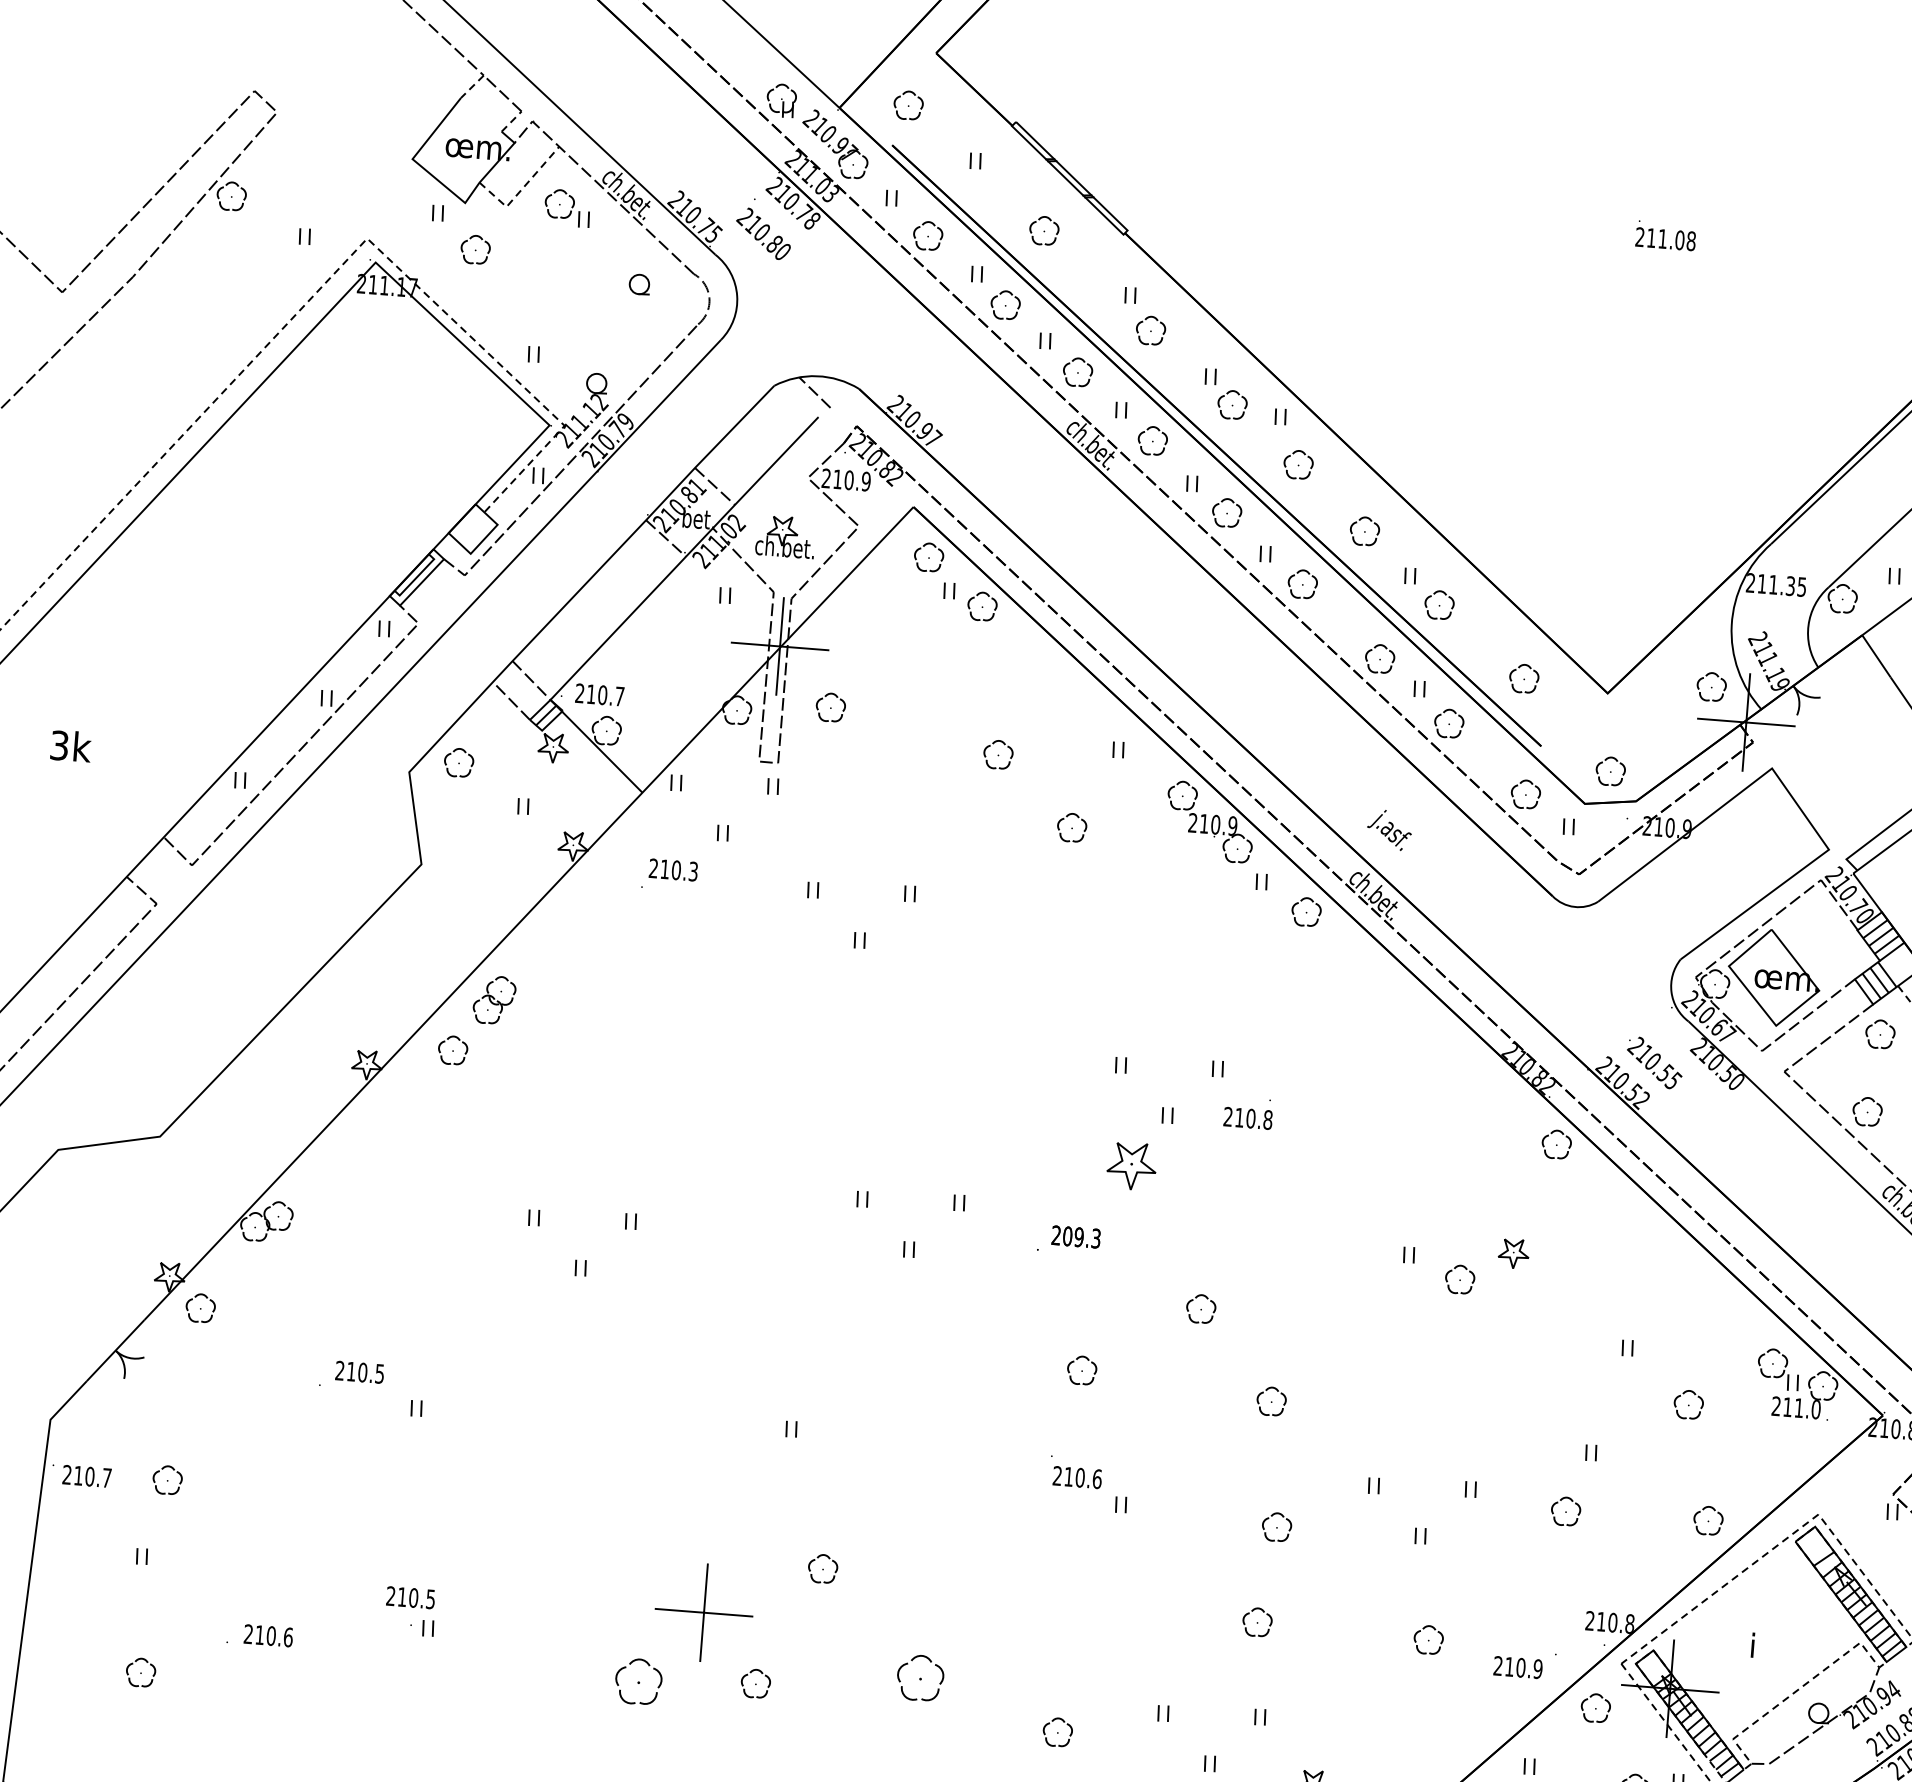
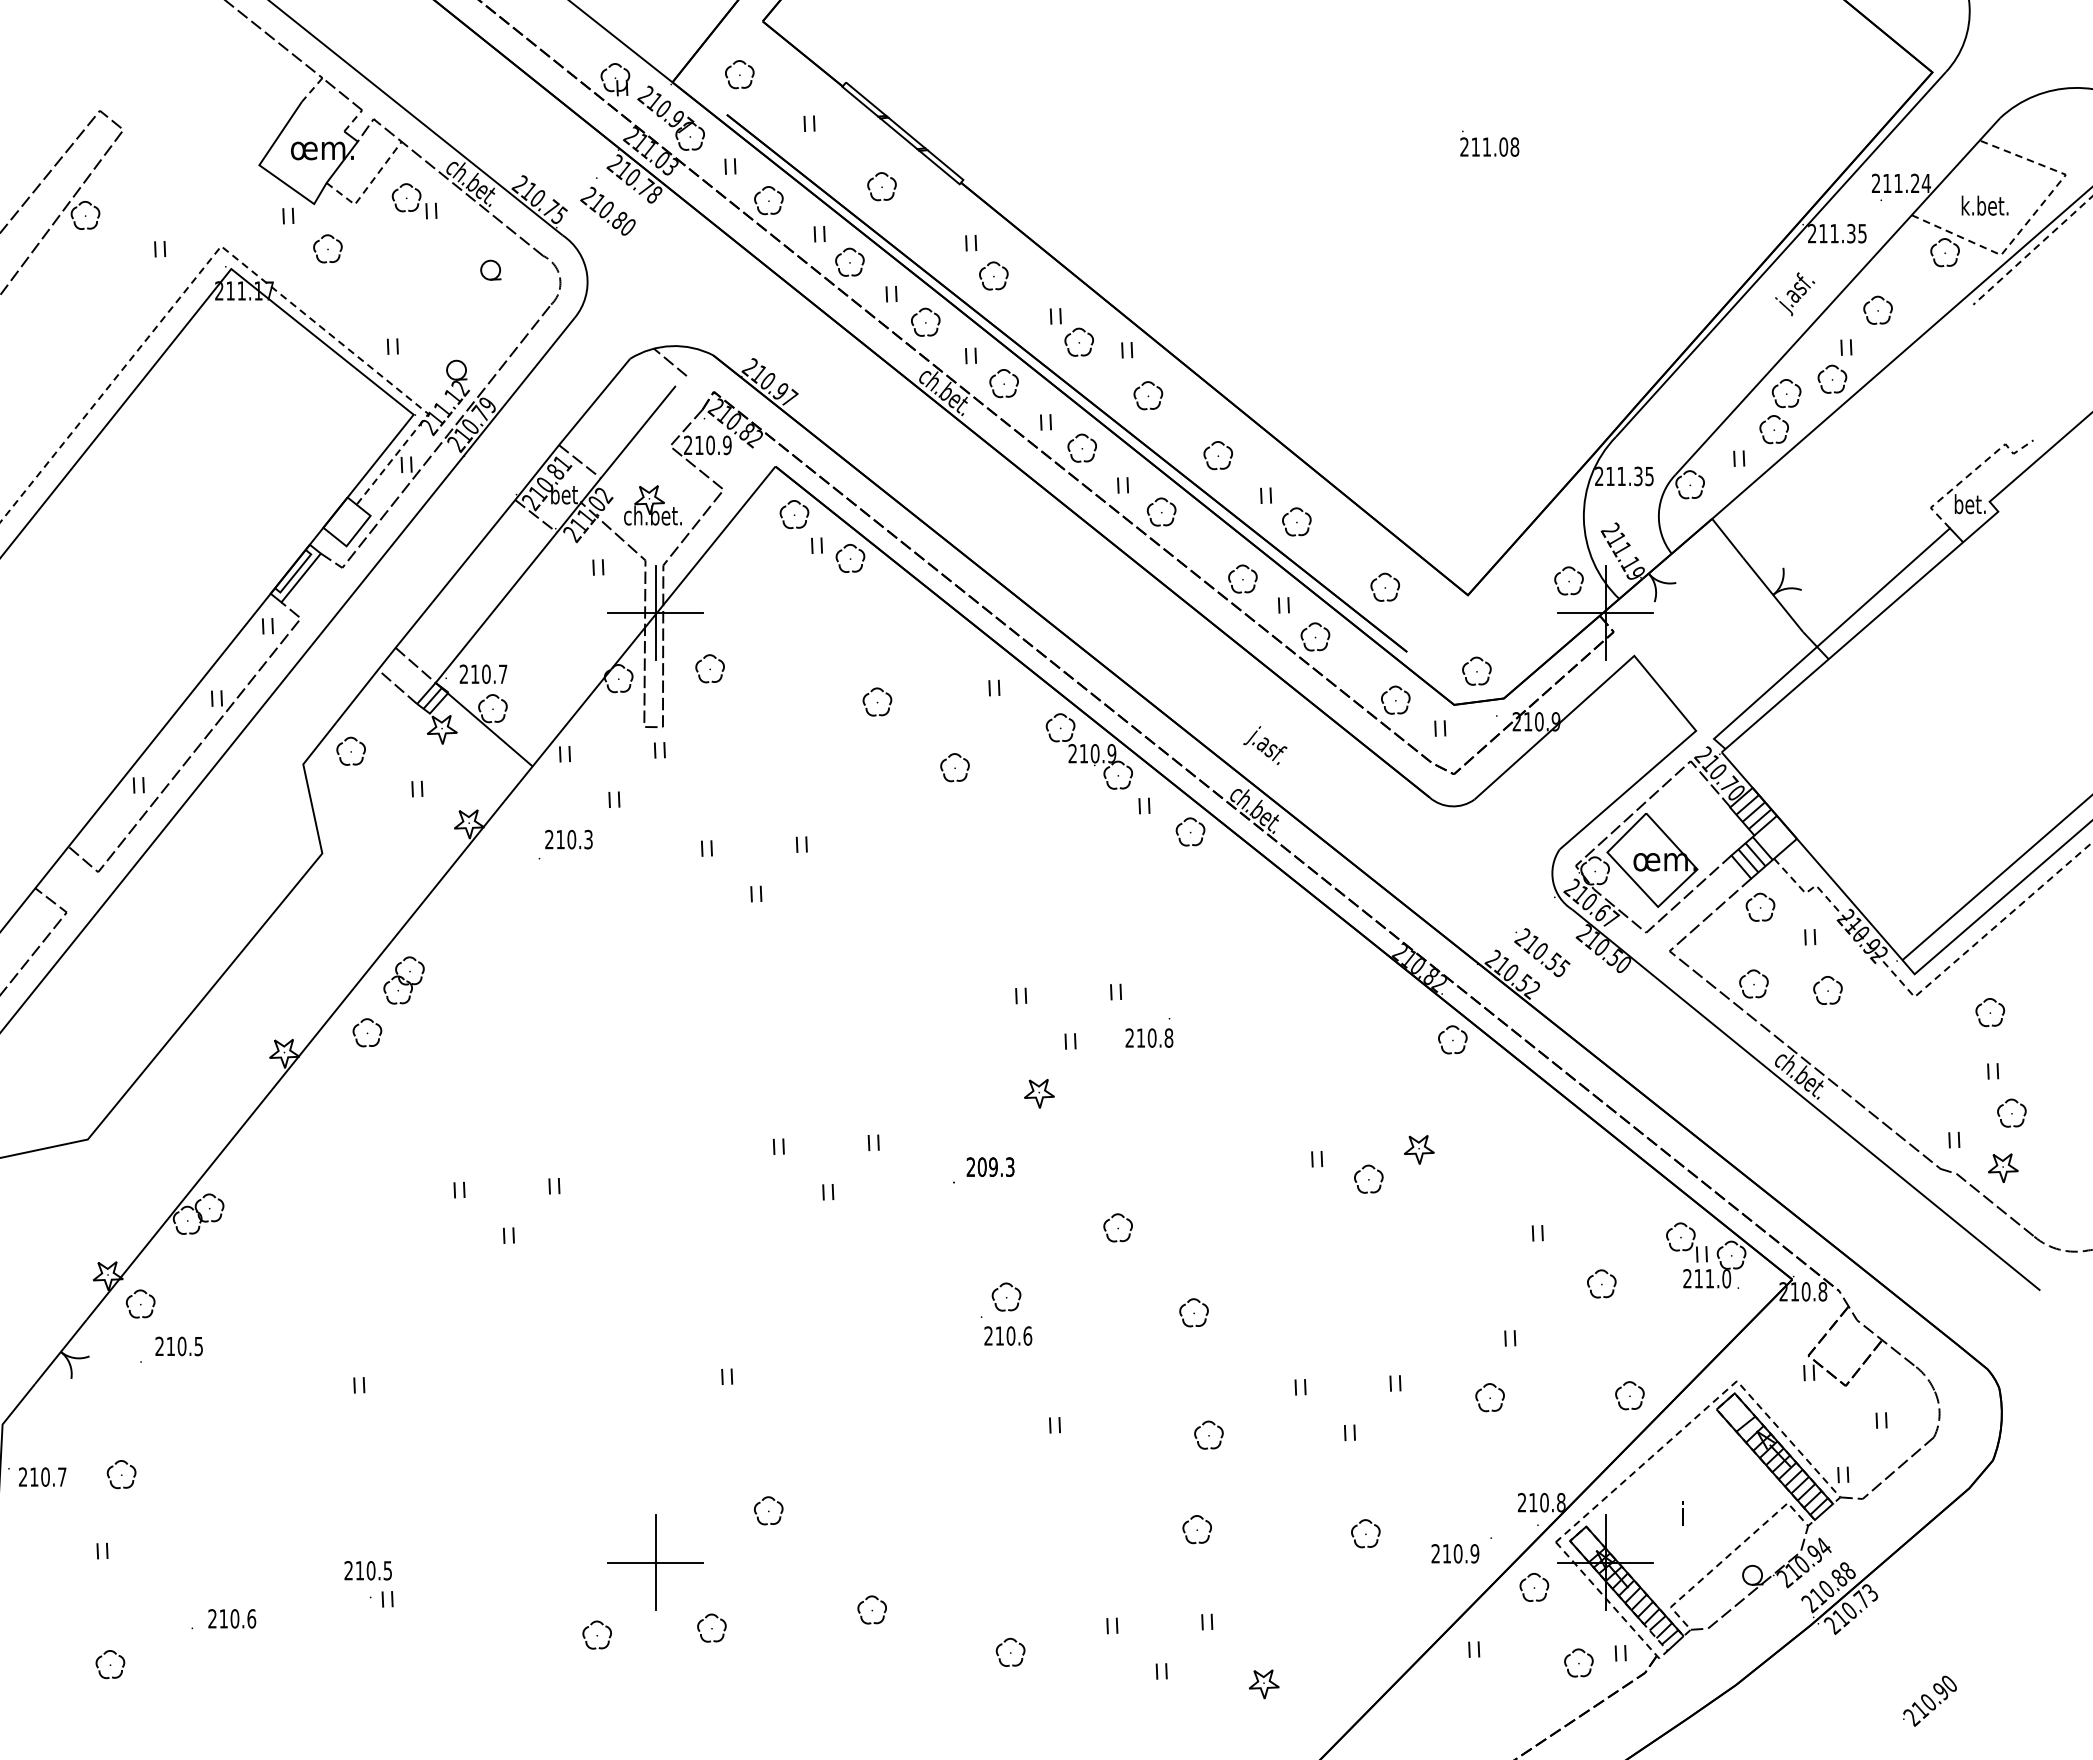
part: (1131, 1166) -> (1039, 1093), size x0.62
text: (351, 1374) -> (171, 1349), moved
text: (1076, 1471) -> (1006, 1330), moved
part: (919, 1677) -> (871, 1609), size x0.62
part: (637, 1680) -> (596, 1634), size x0.62

